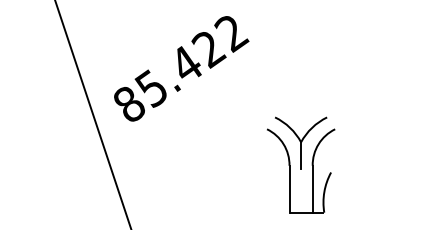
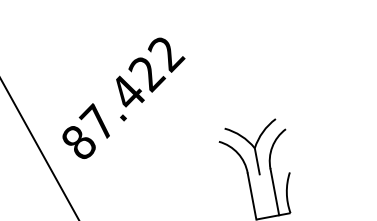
text: (149, 87) -> (95, 122), 85.422 -> 87.422

